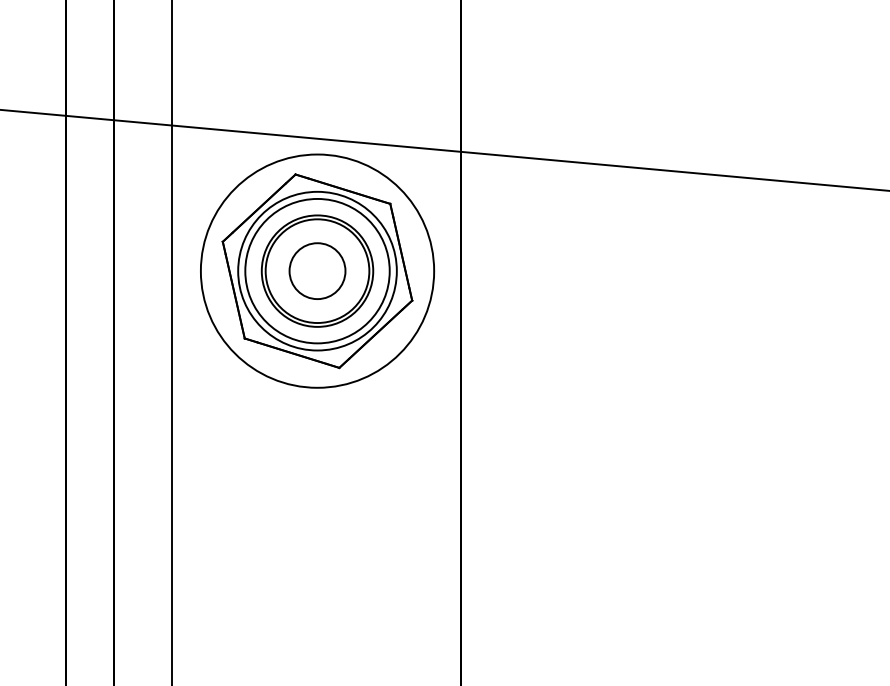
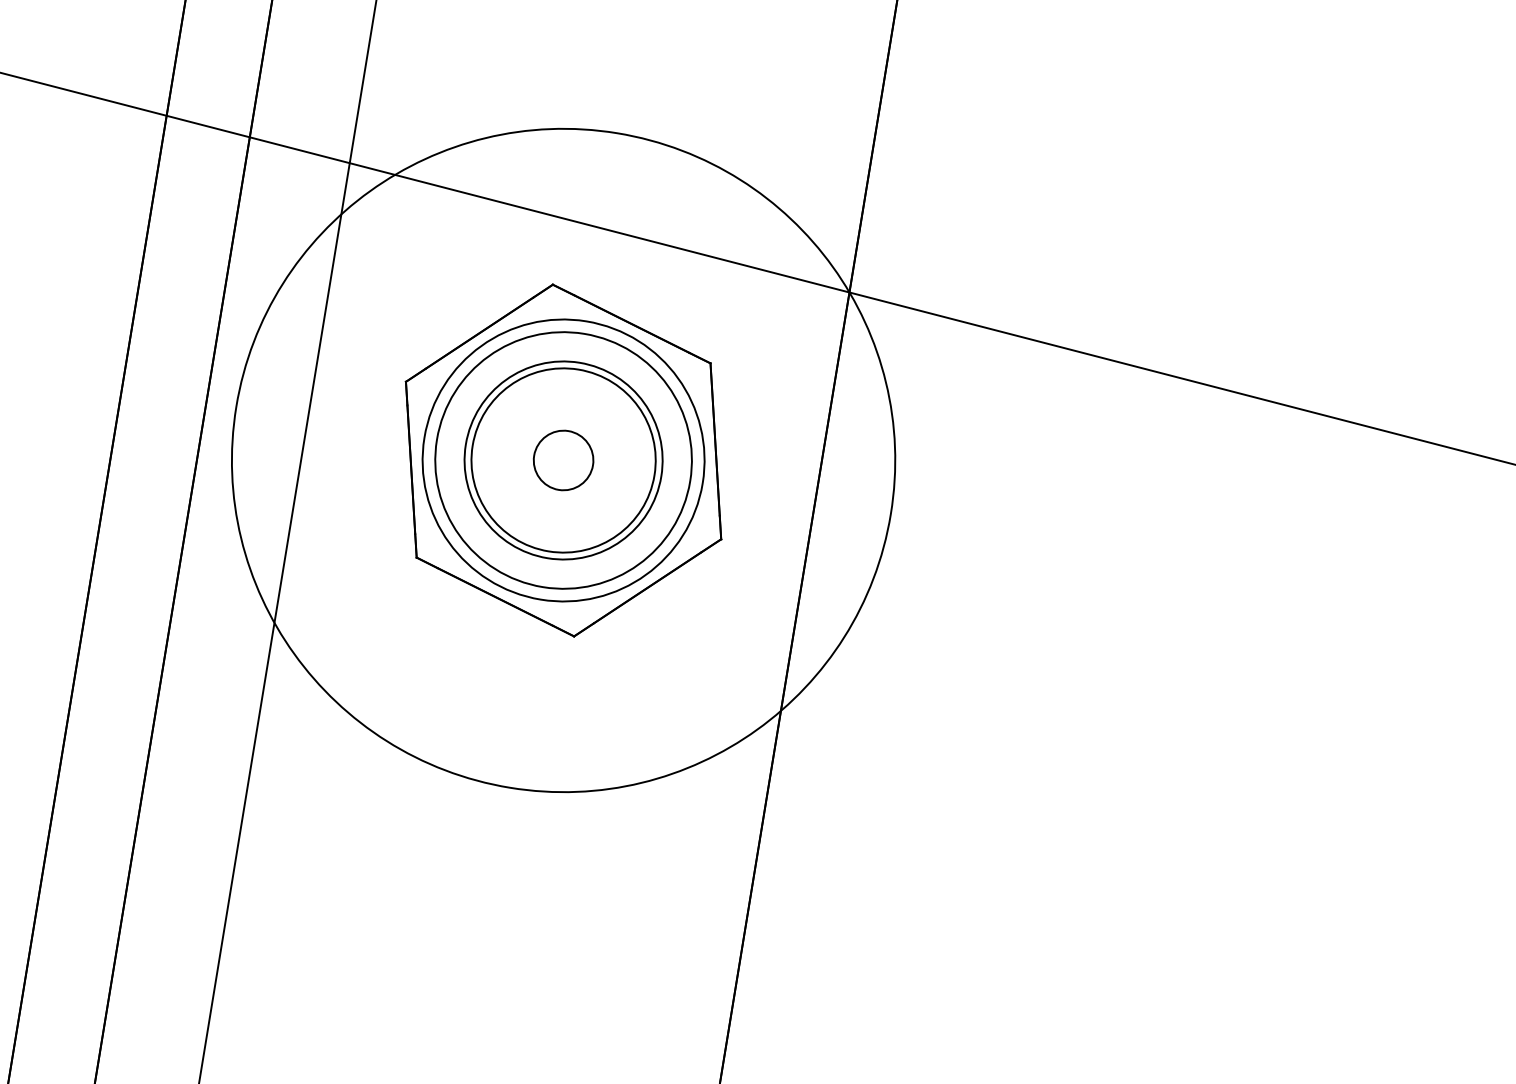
circle: (317, 270) -> (563, 459), size x1.6
circle: (317, 271) -> (563, 461), size x0.6

